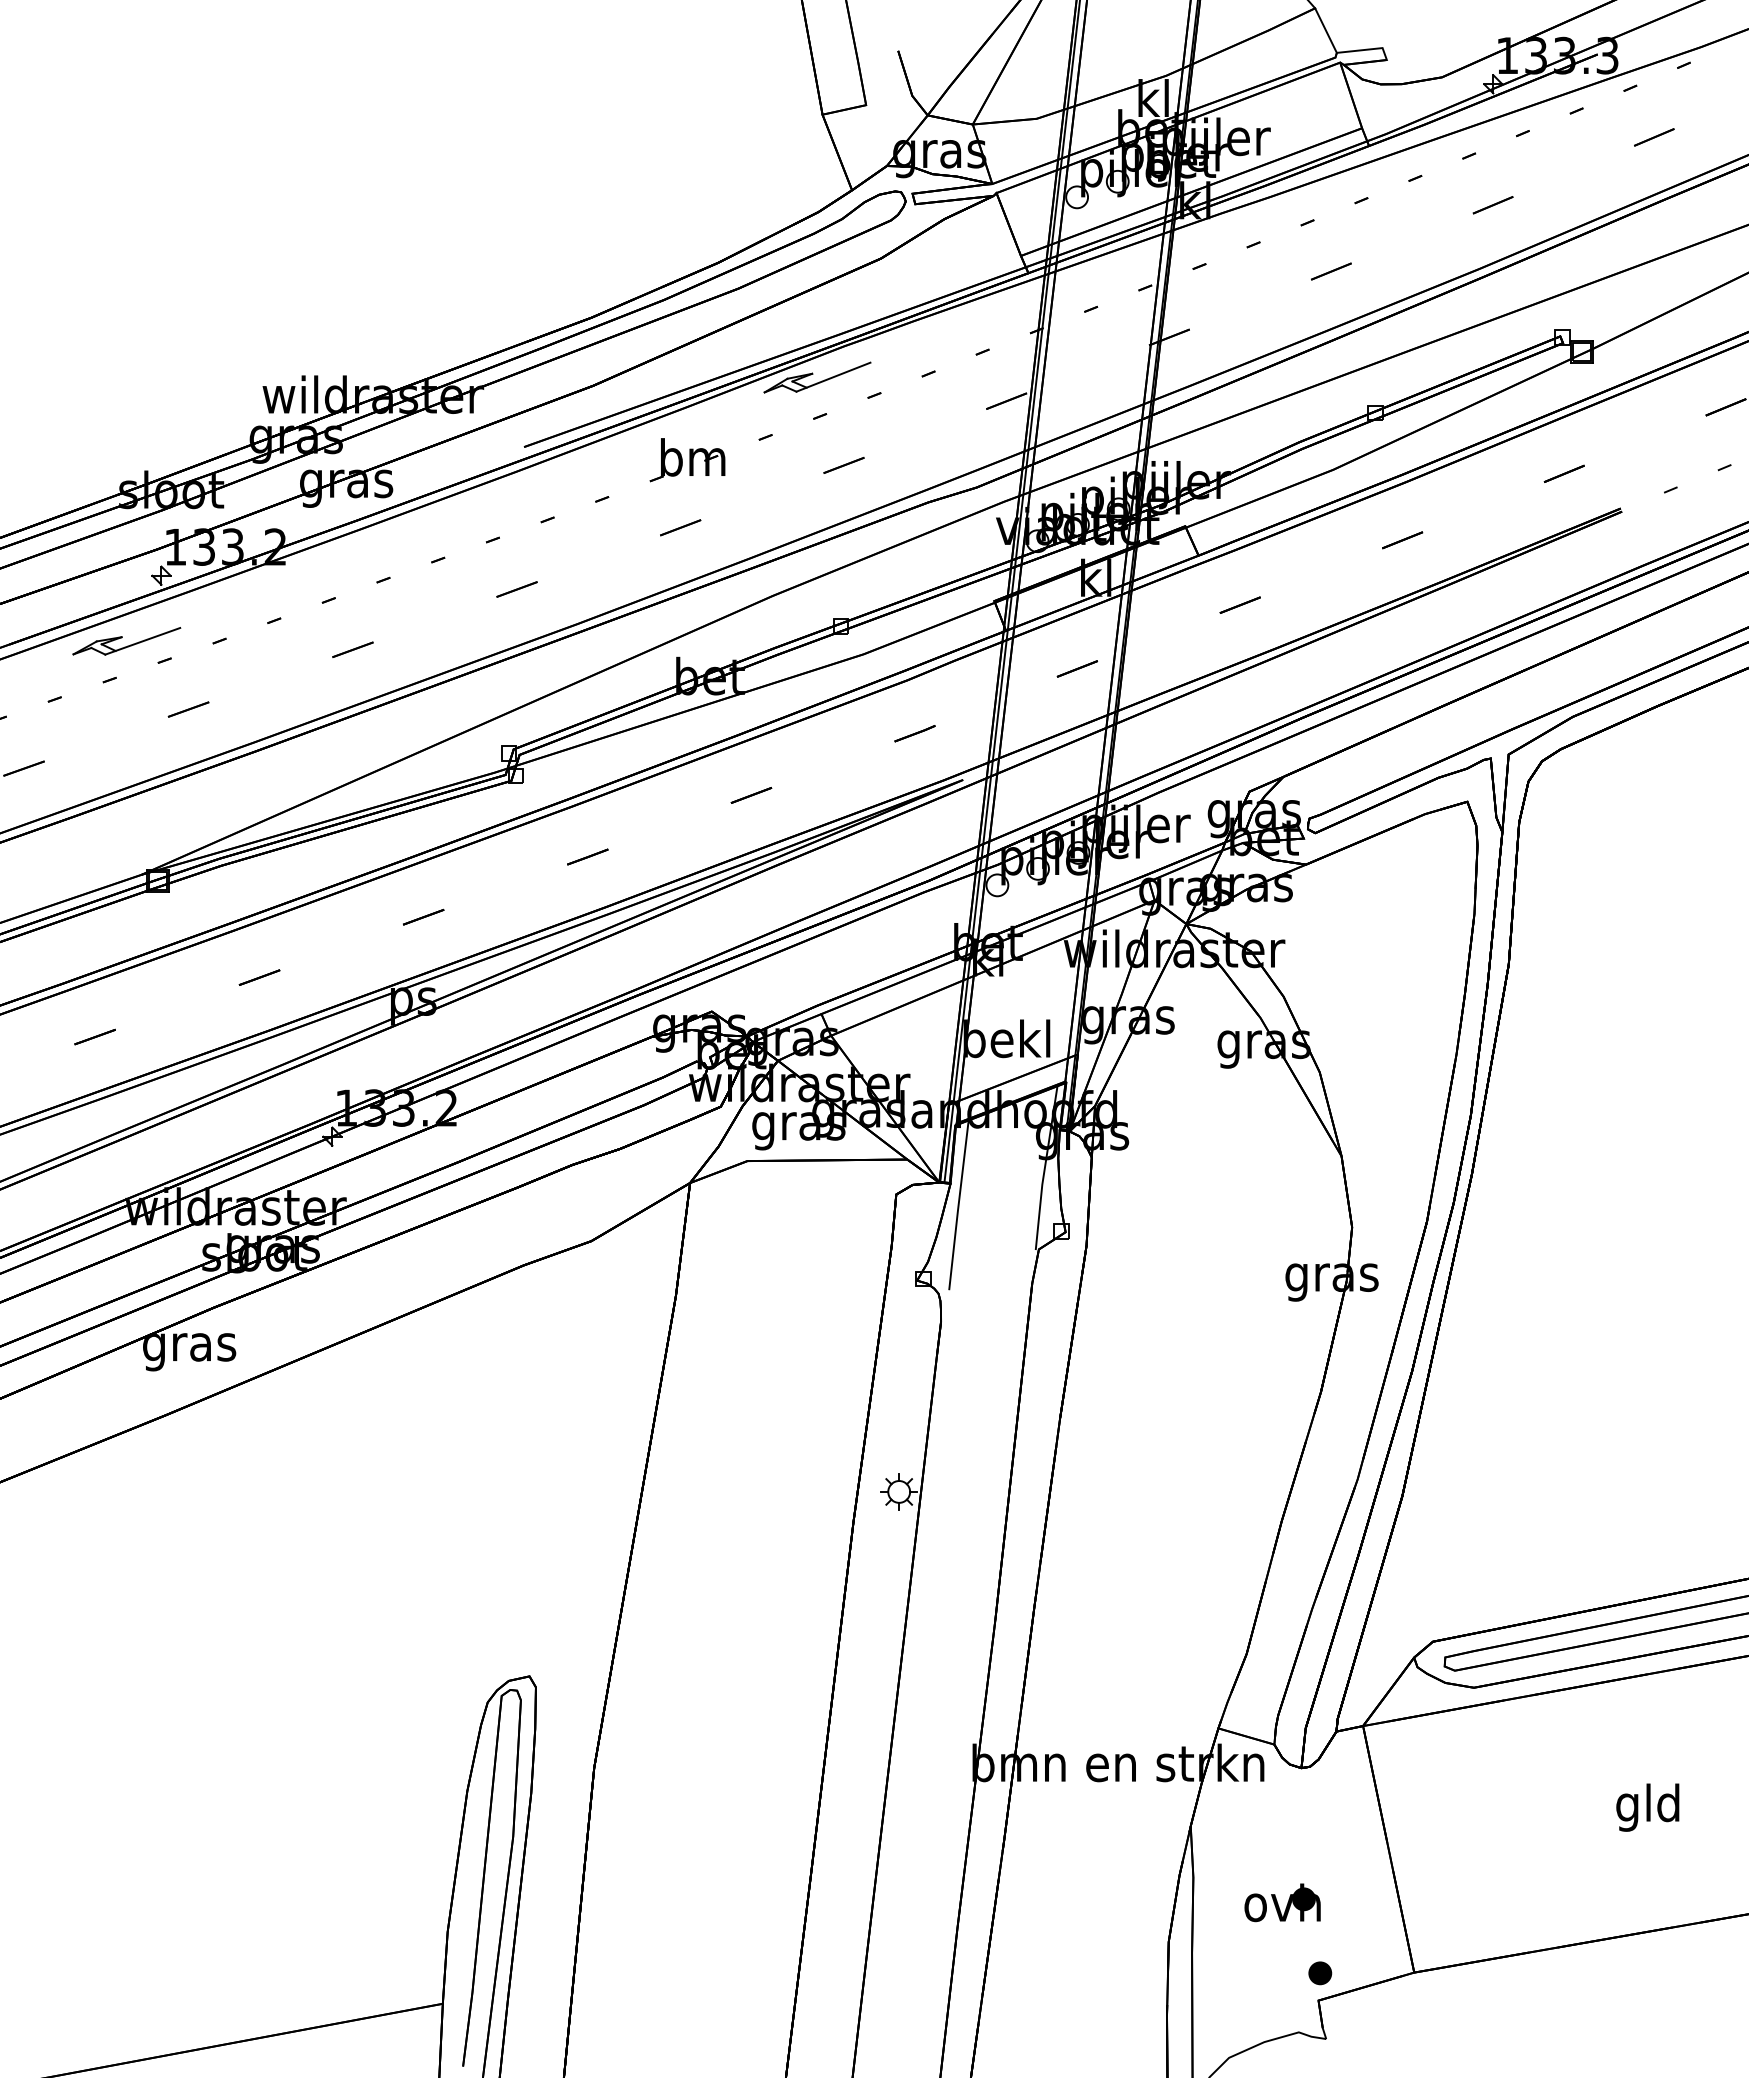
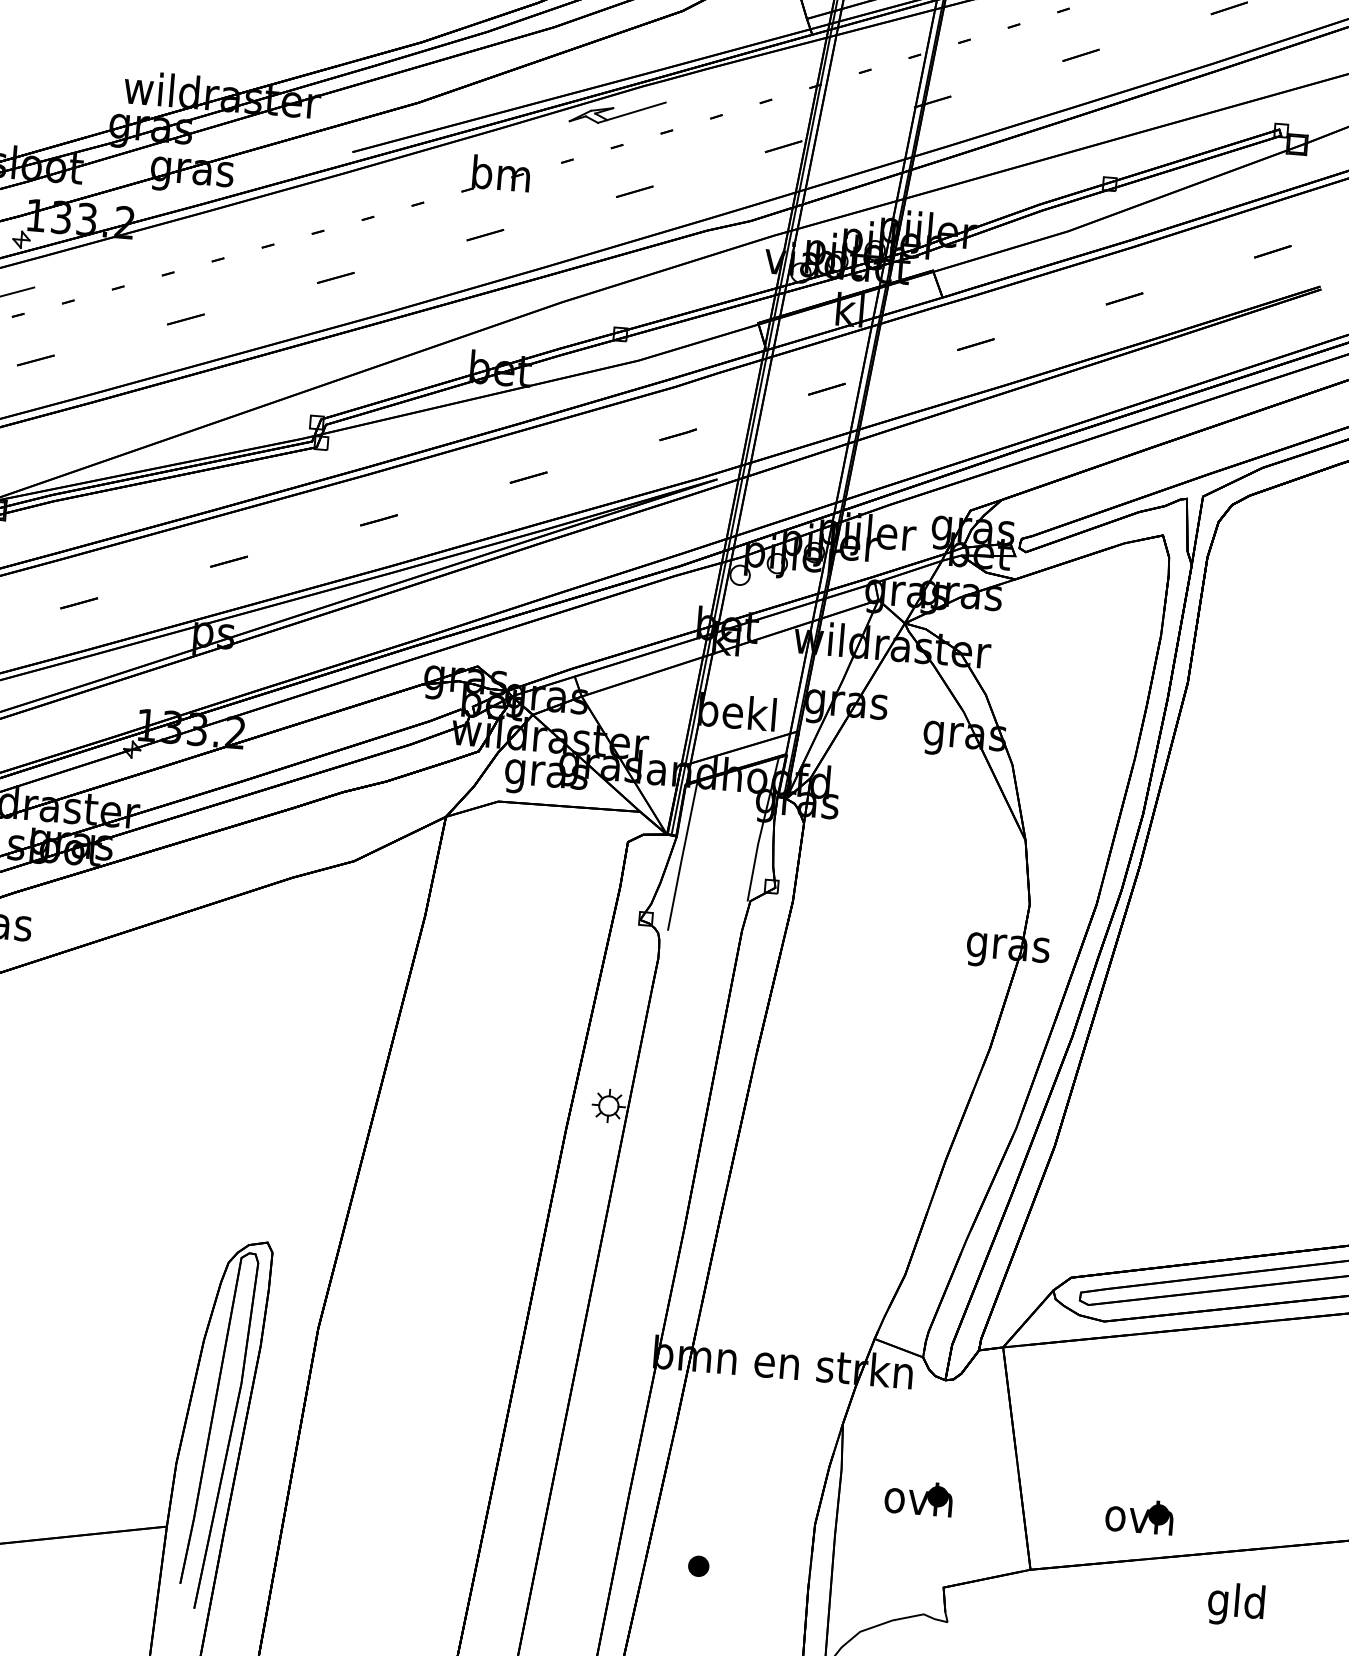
text: (1647, 1807) -> (1235, 1604), moved
part: (1531, 1902) -> (1139, 1516), added
part: (1320, 1973) -> (698, 1566), moved

